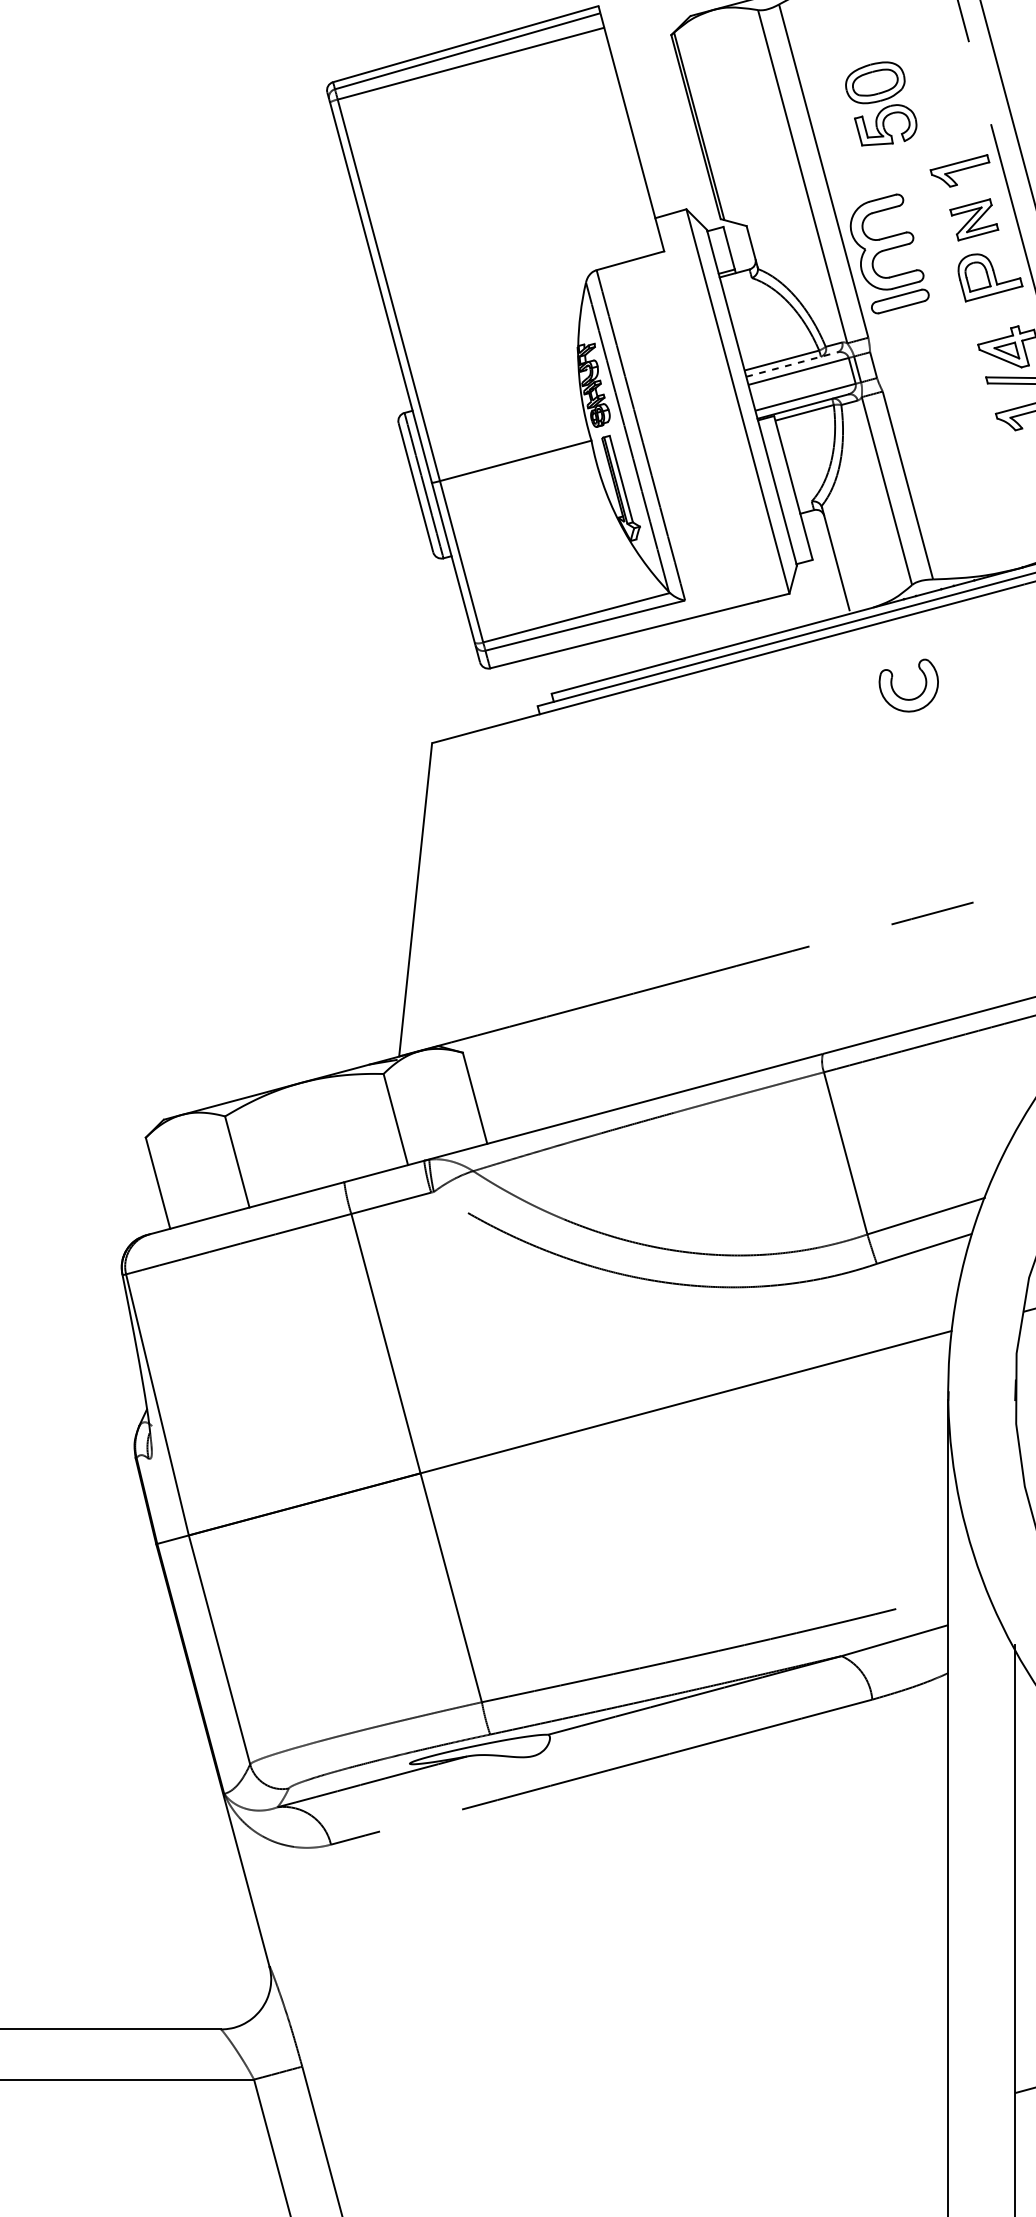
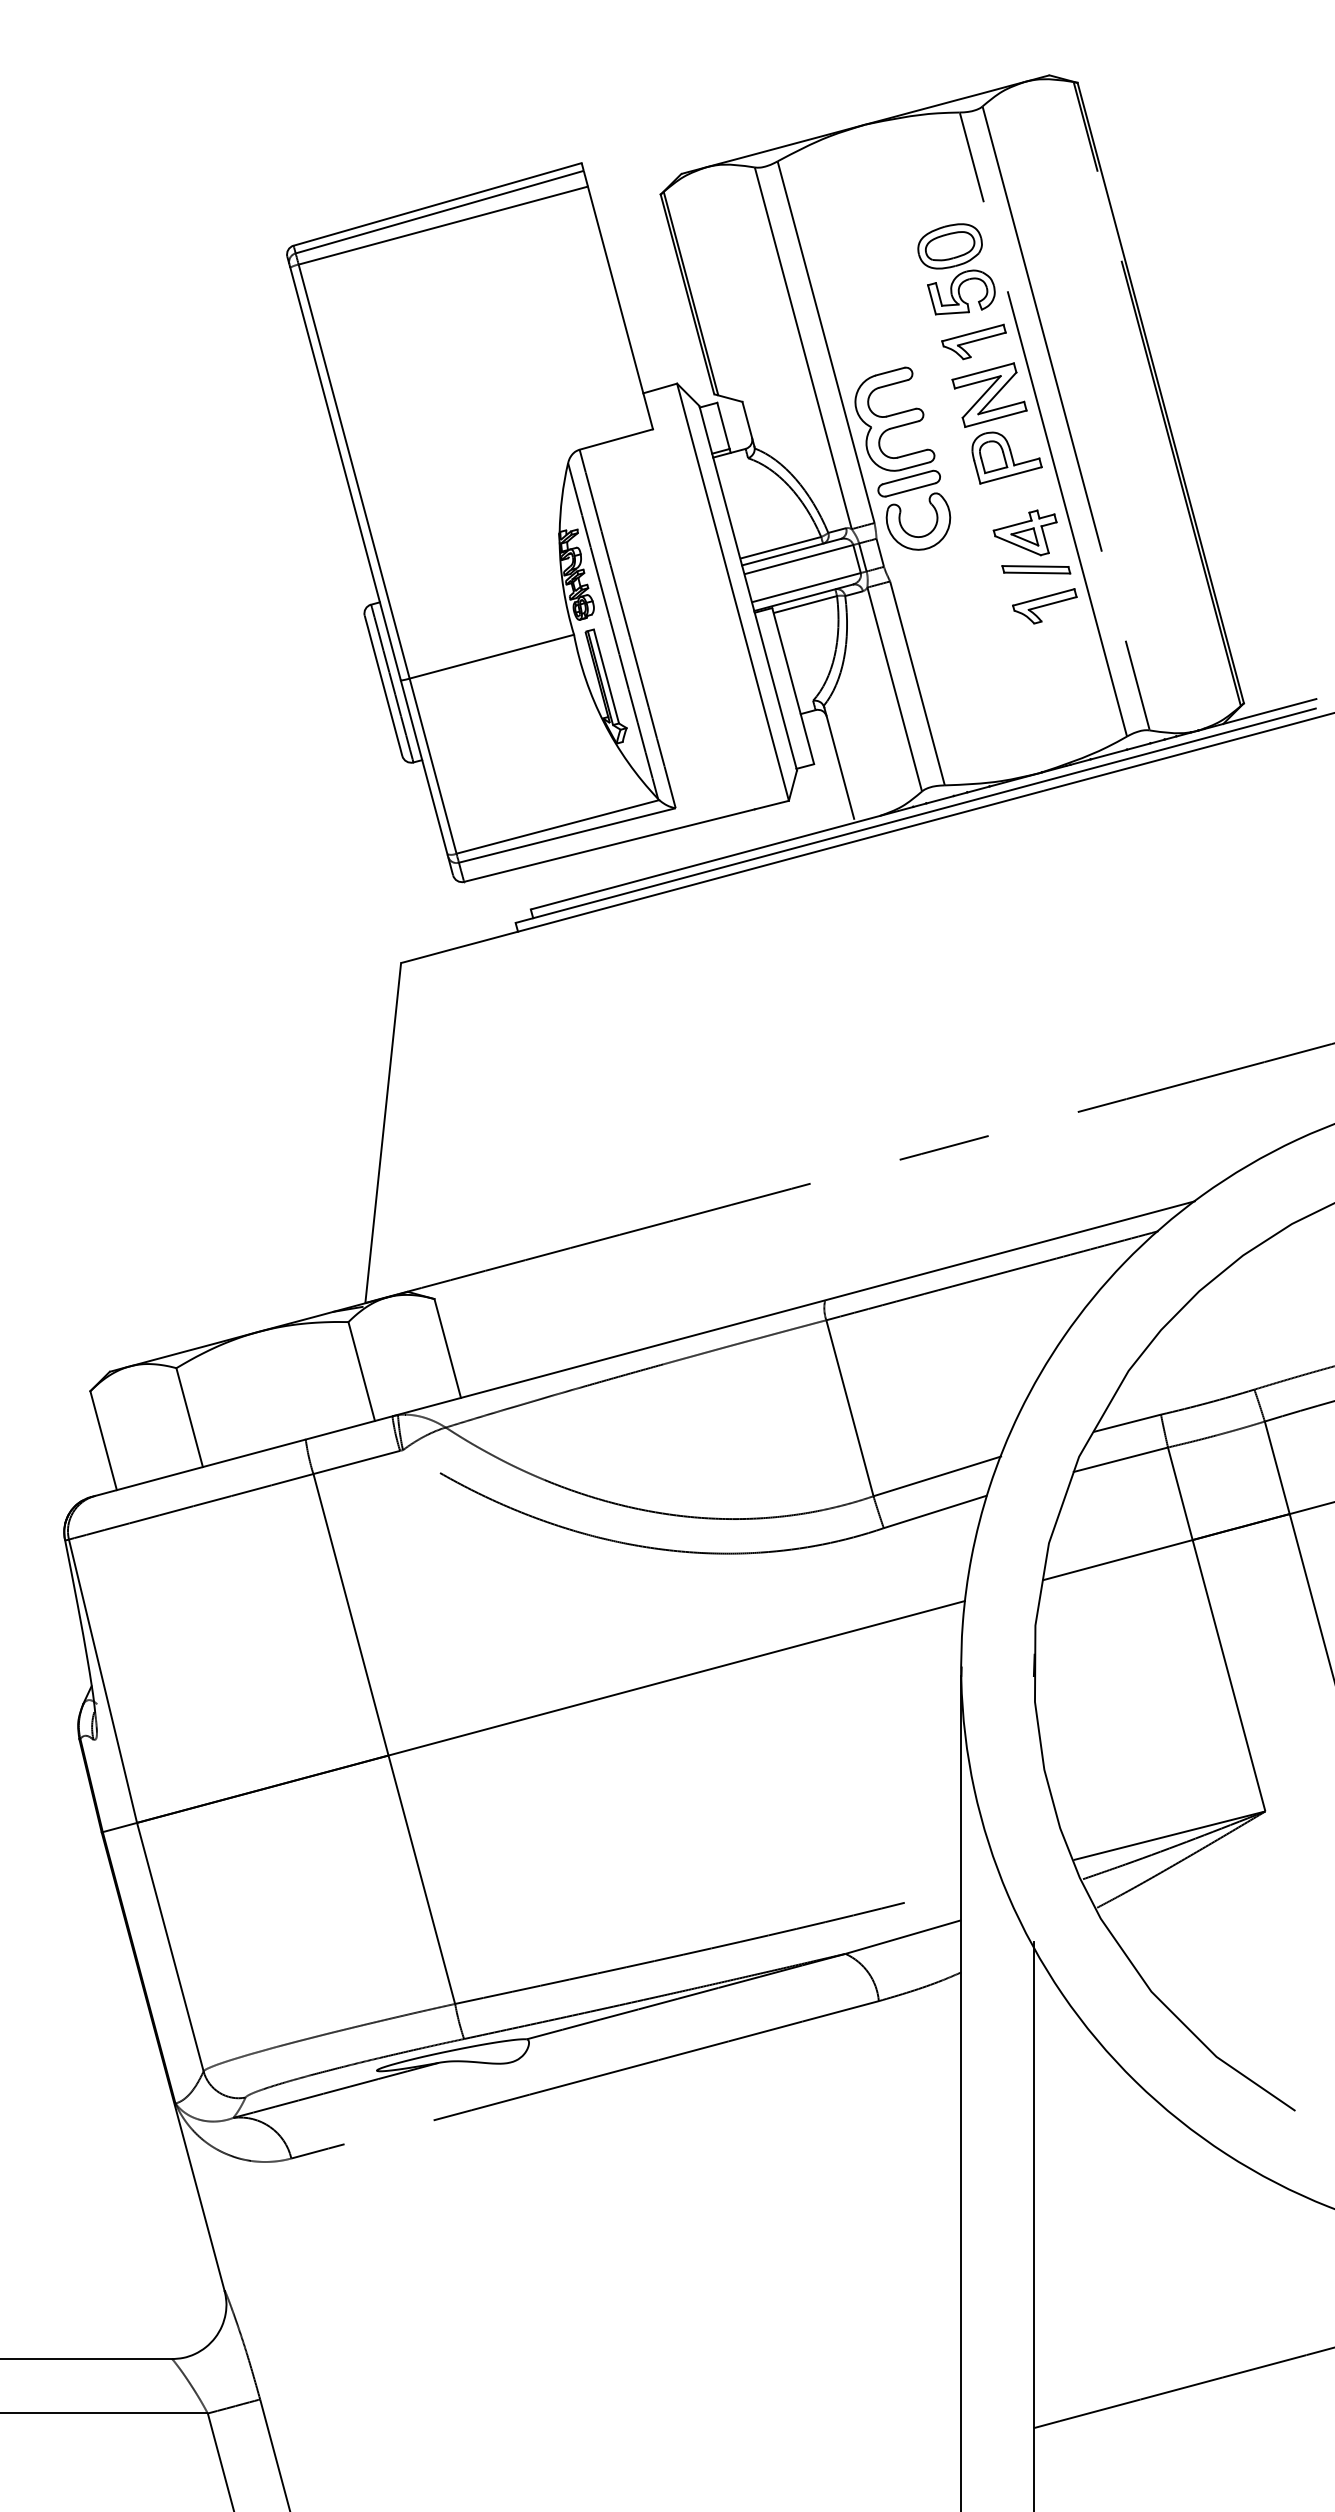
part: (881, 104) -> (956, 269), moved
part: (974, 219) -> (989, 394), size x1.43
line: (791, 364) -> (791, 552), dashed -> solid
part: (905, 698) -> (914, 535), moved

